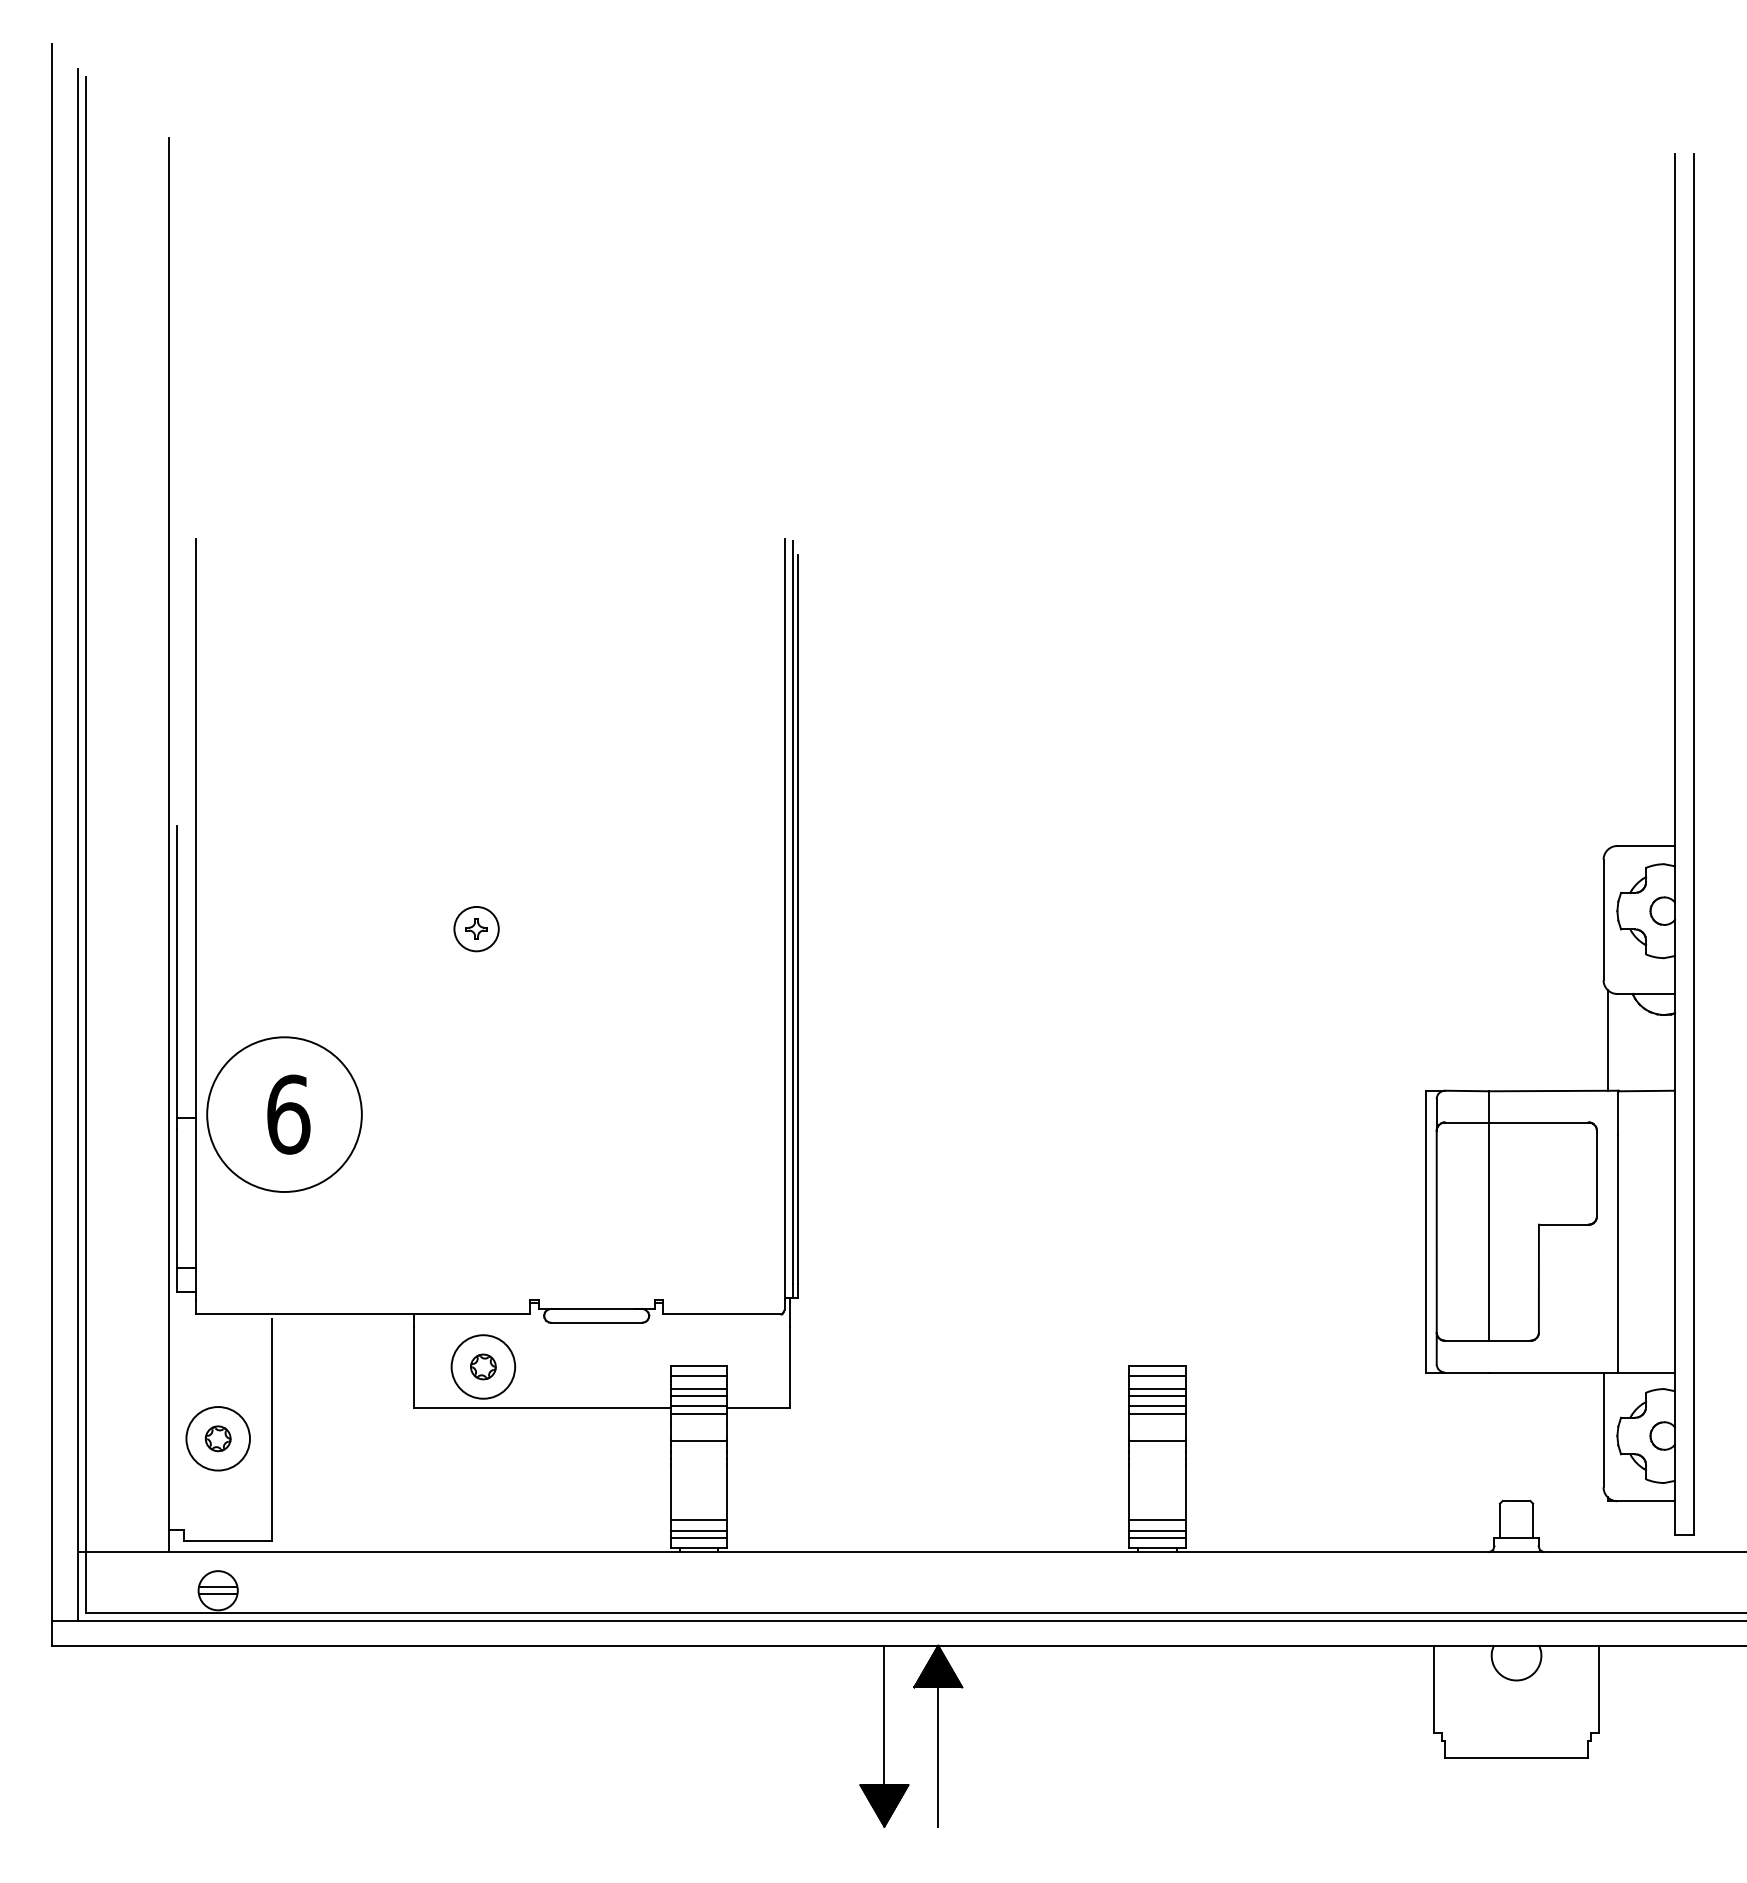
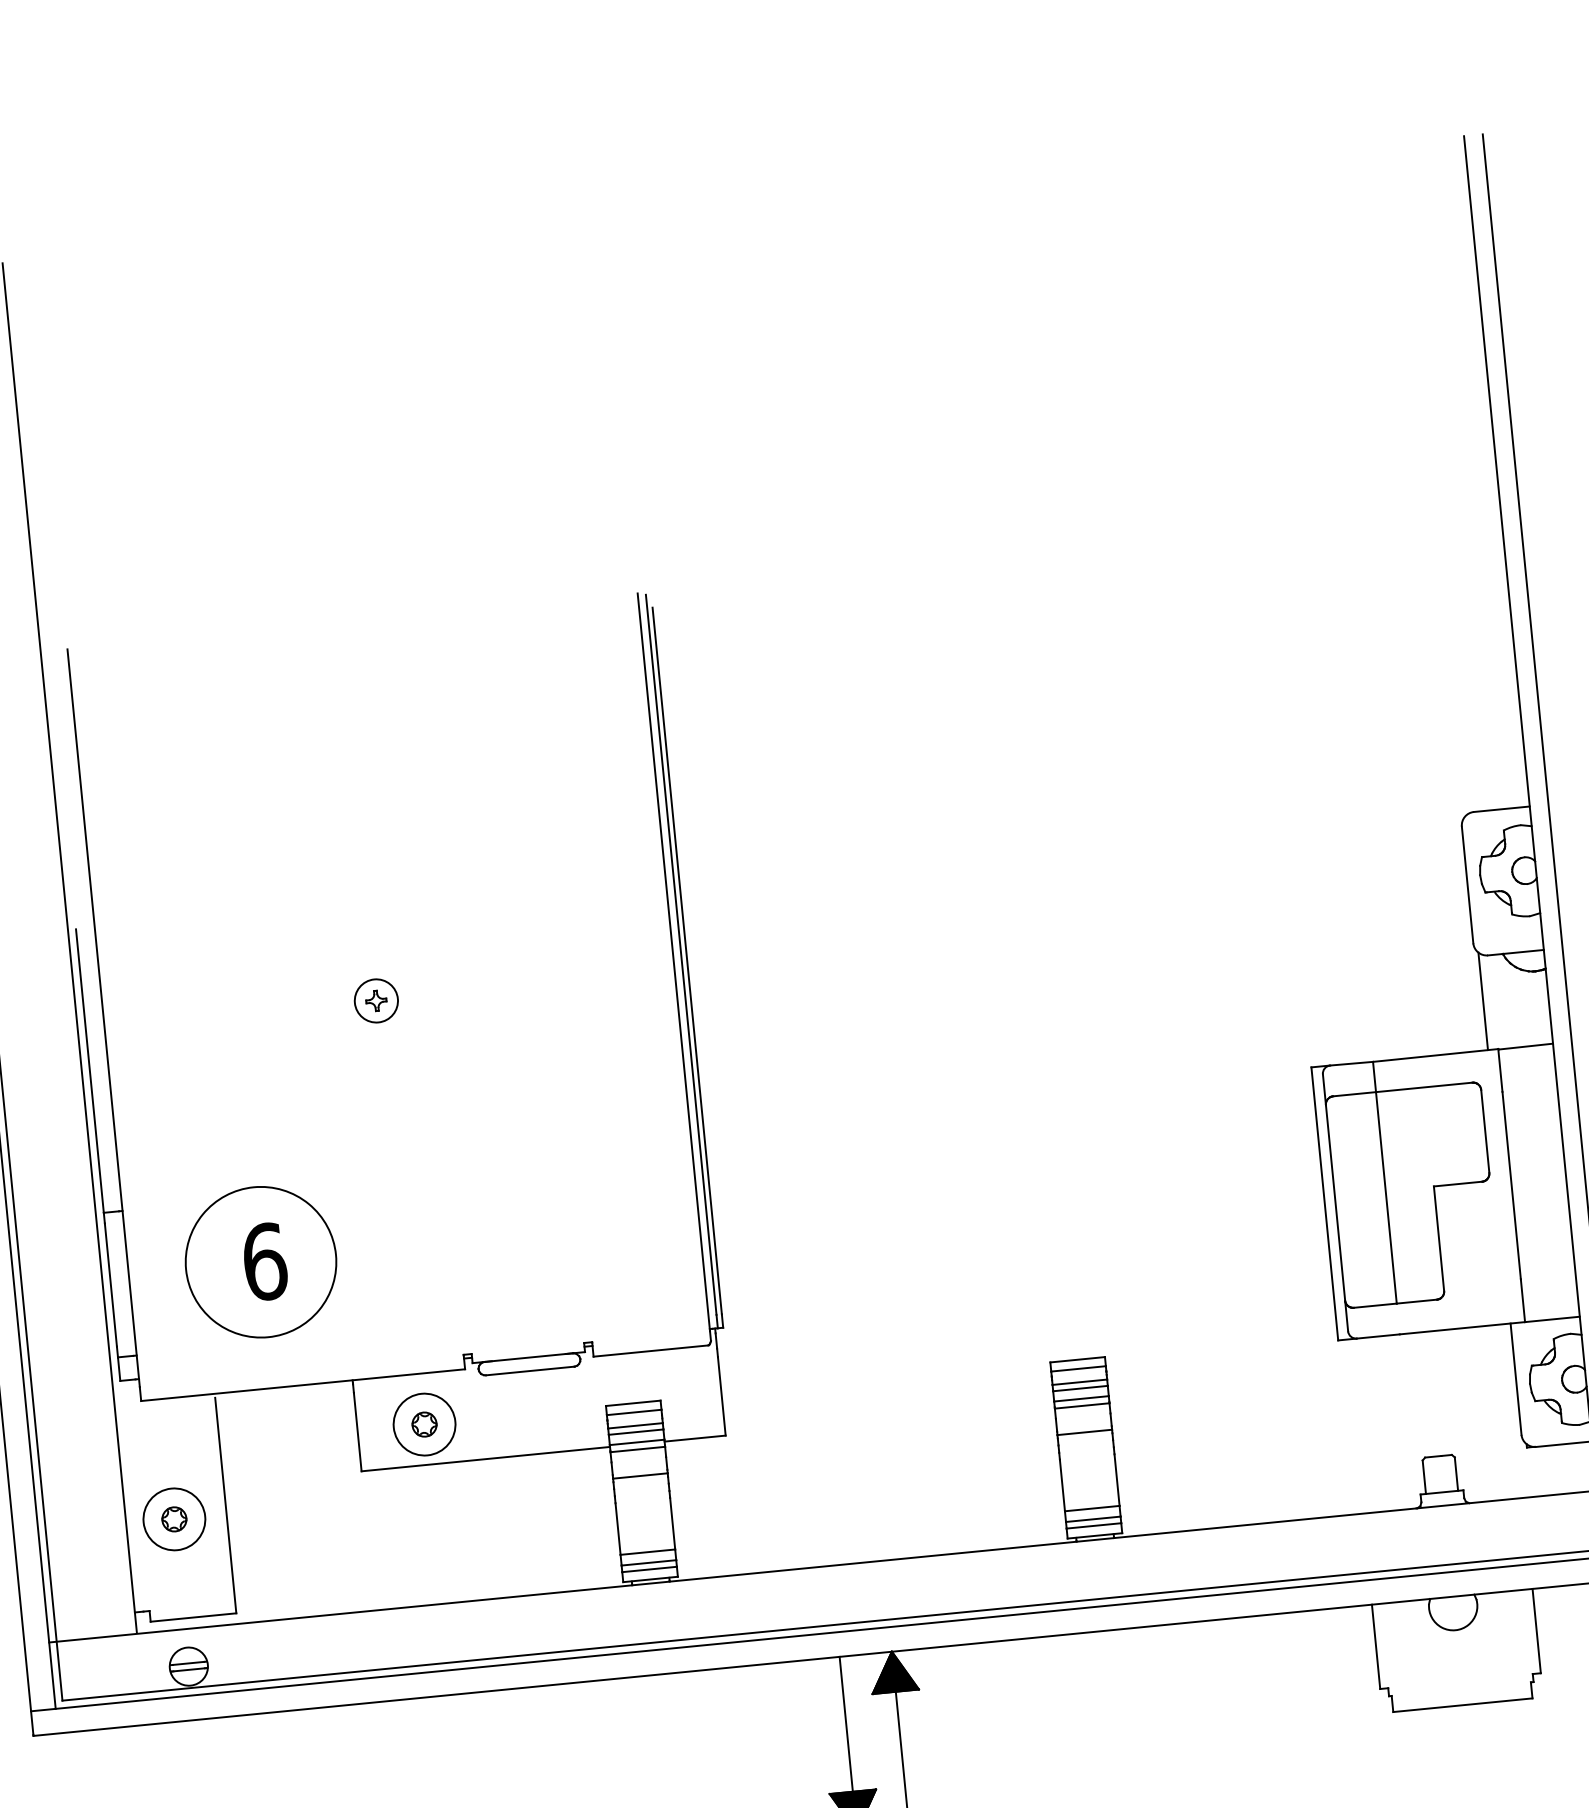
part: (284, 1114) -> (261, 1262), moved

